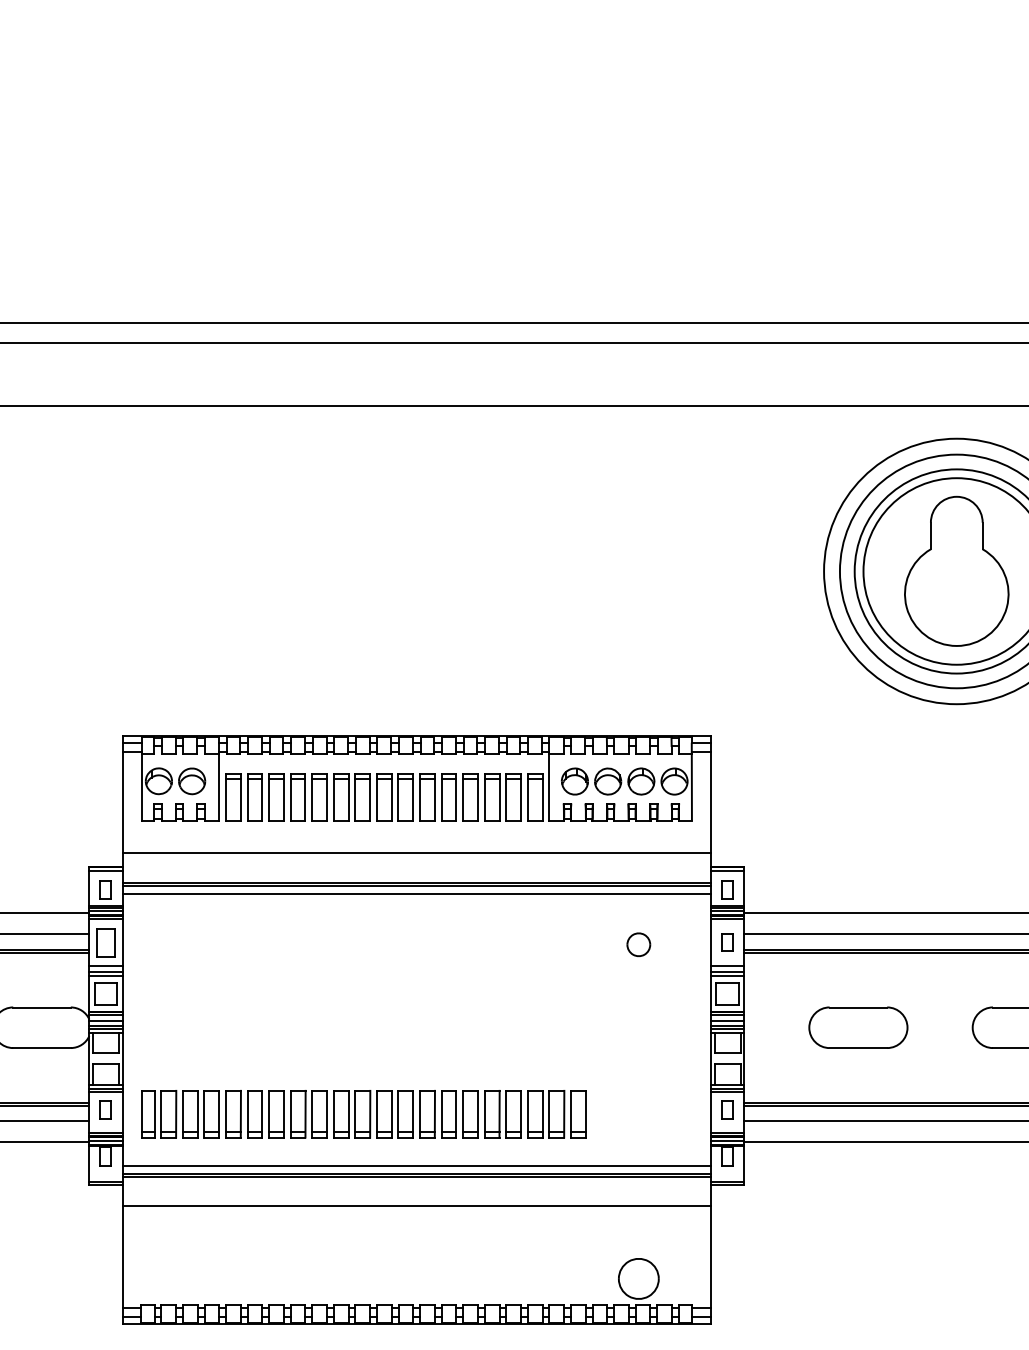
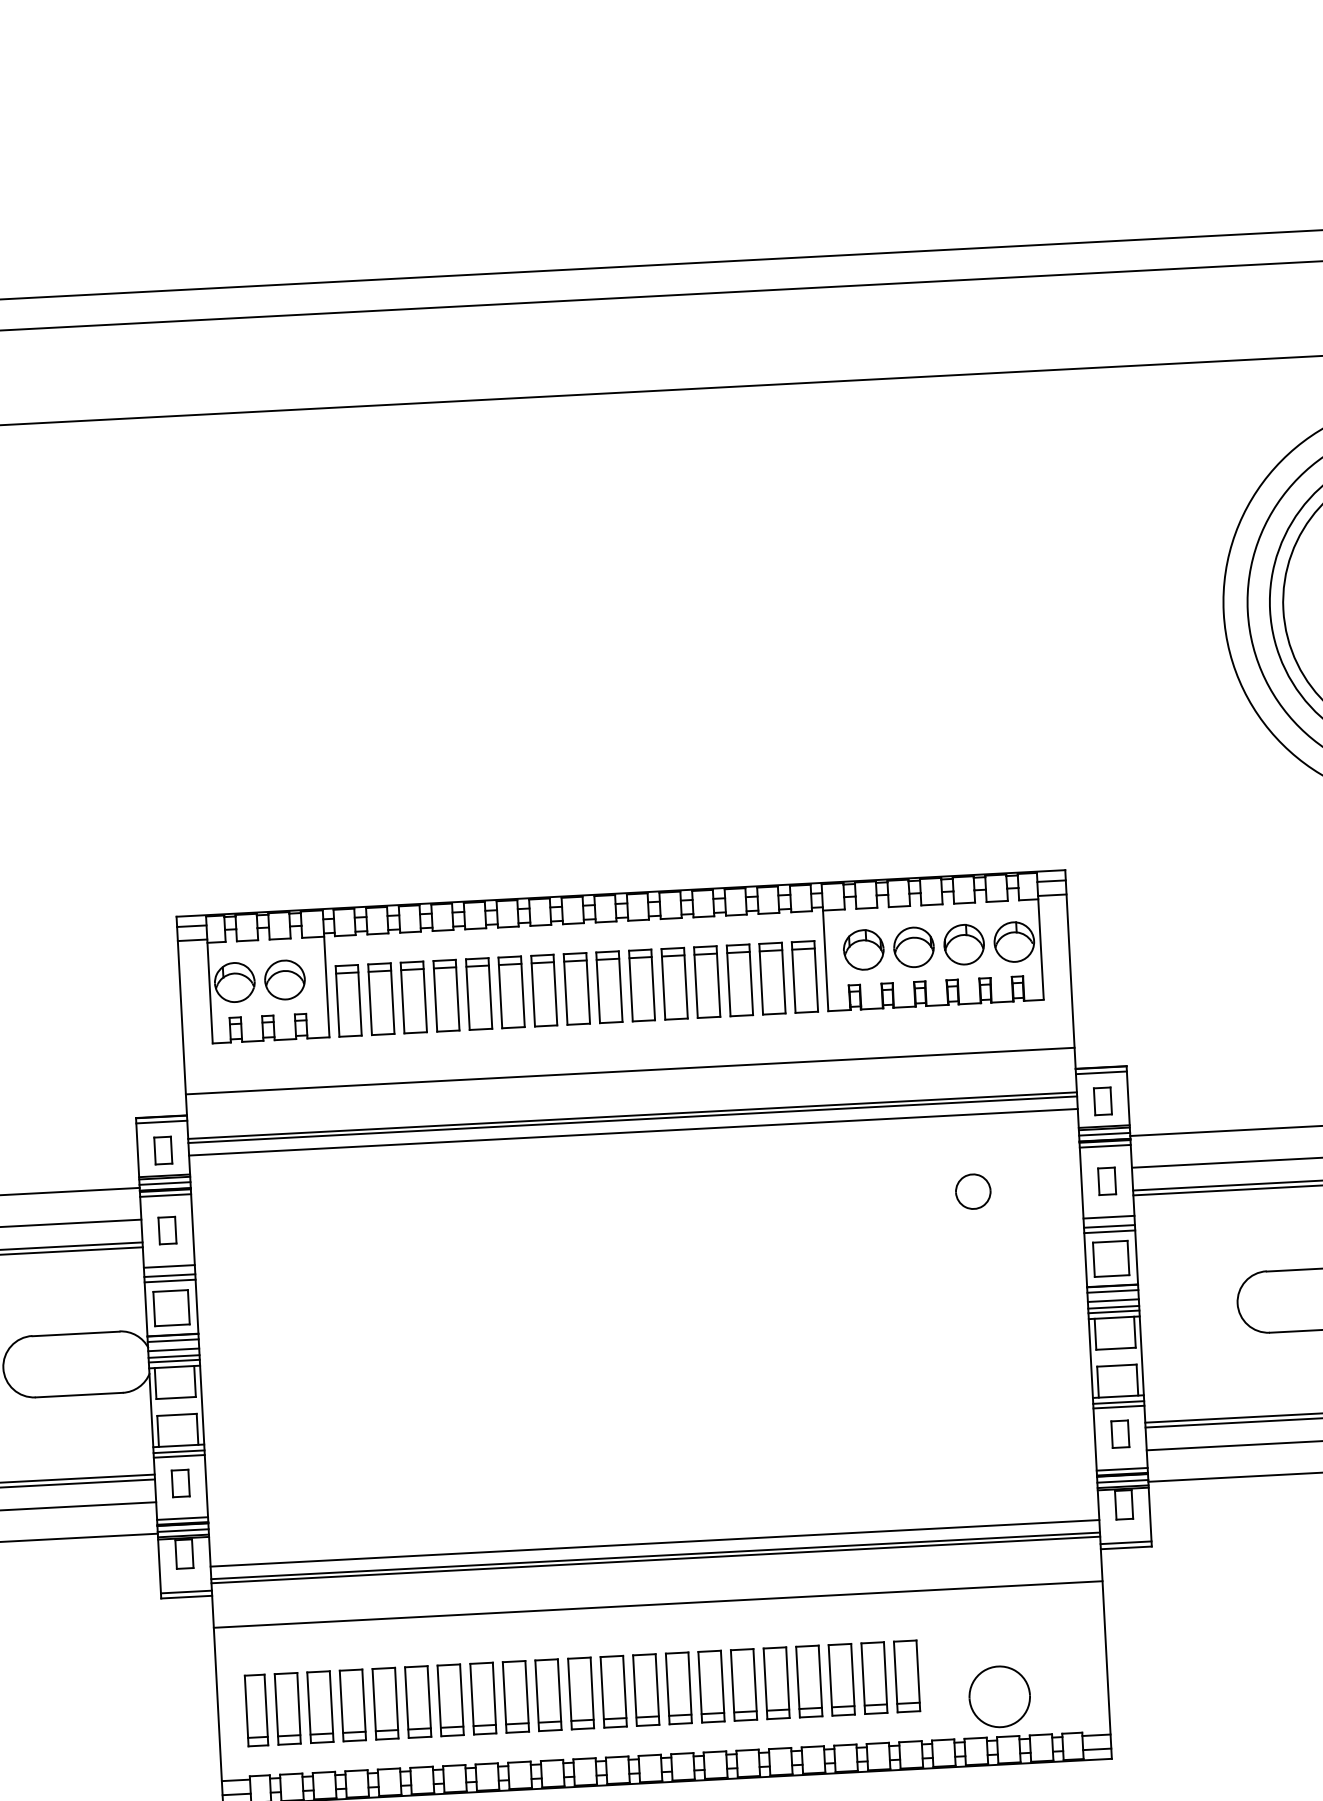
part: (105, 942) -> (166, 1230), size x0.62
part: (363, 1114) -> (582, 1693), moved

